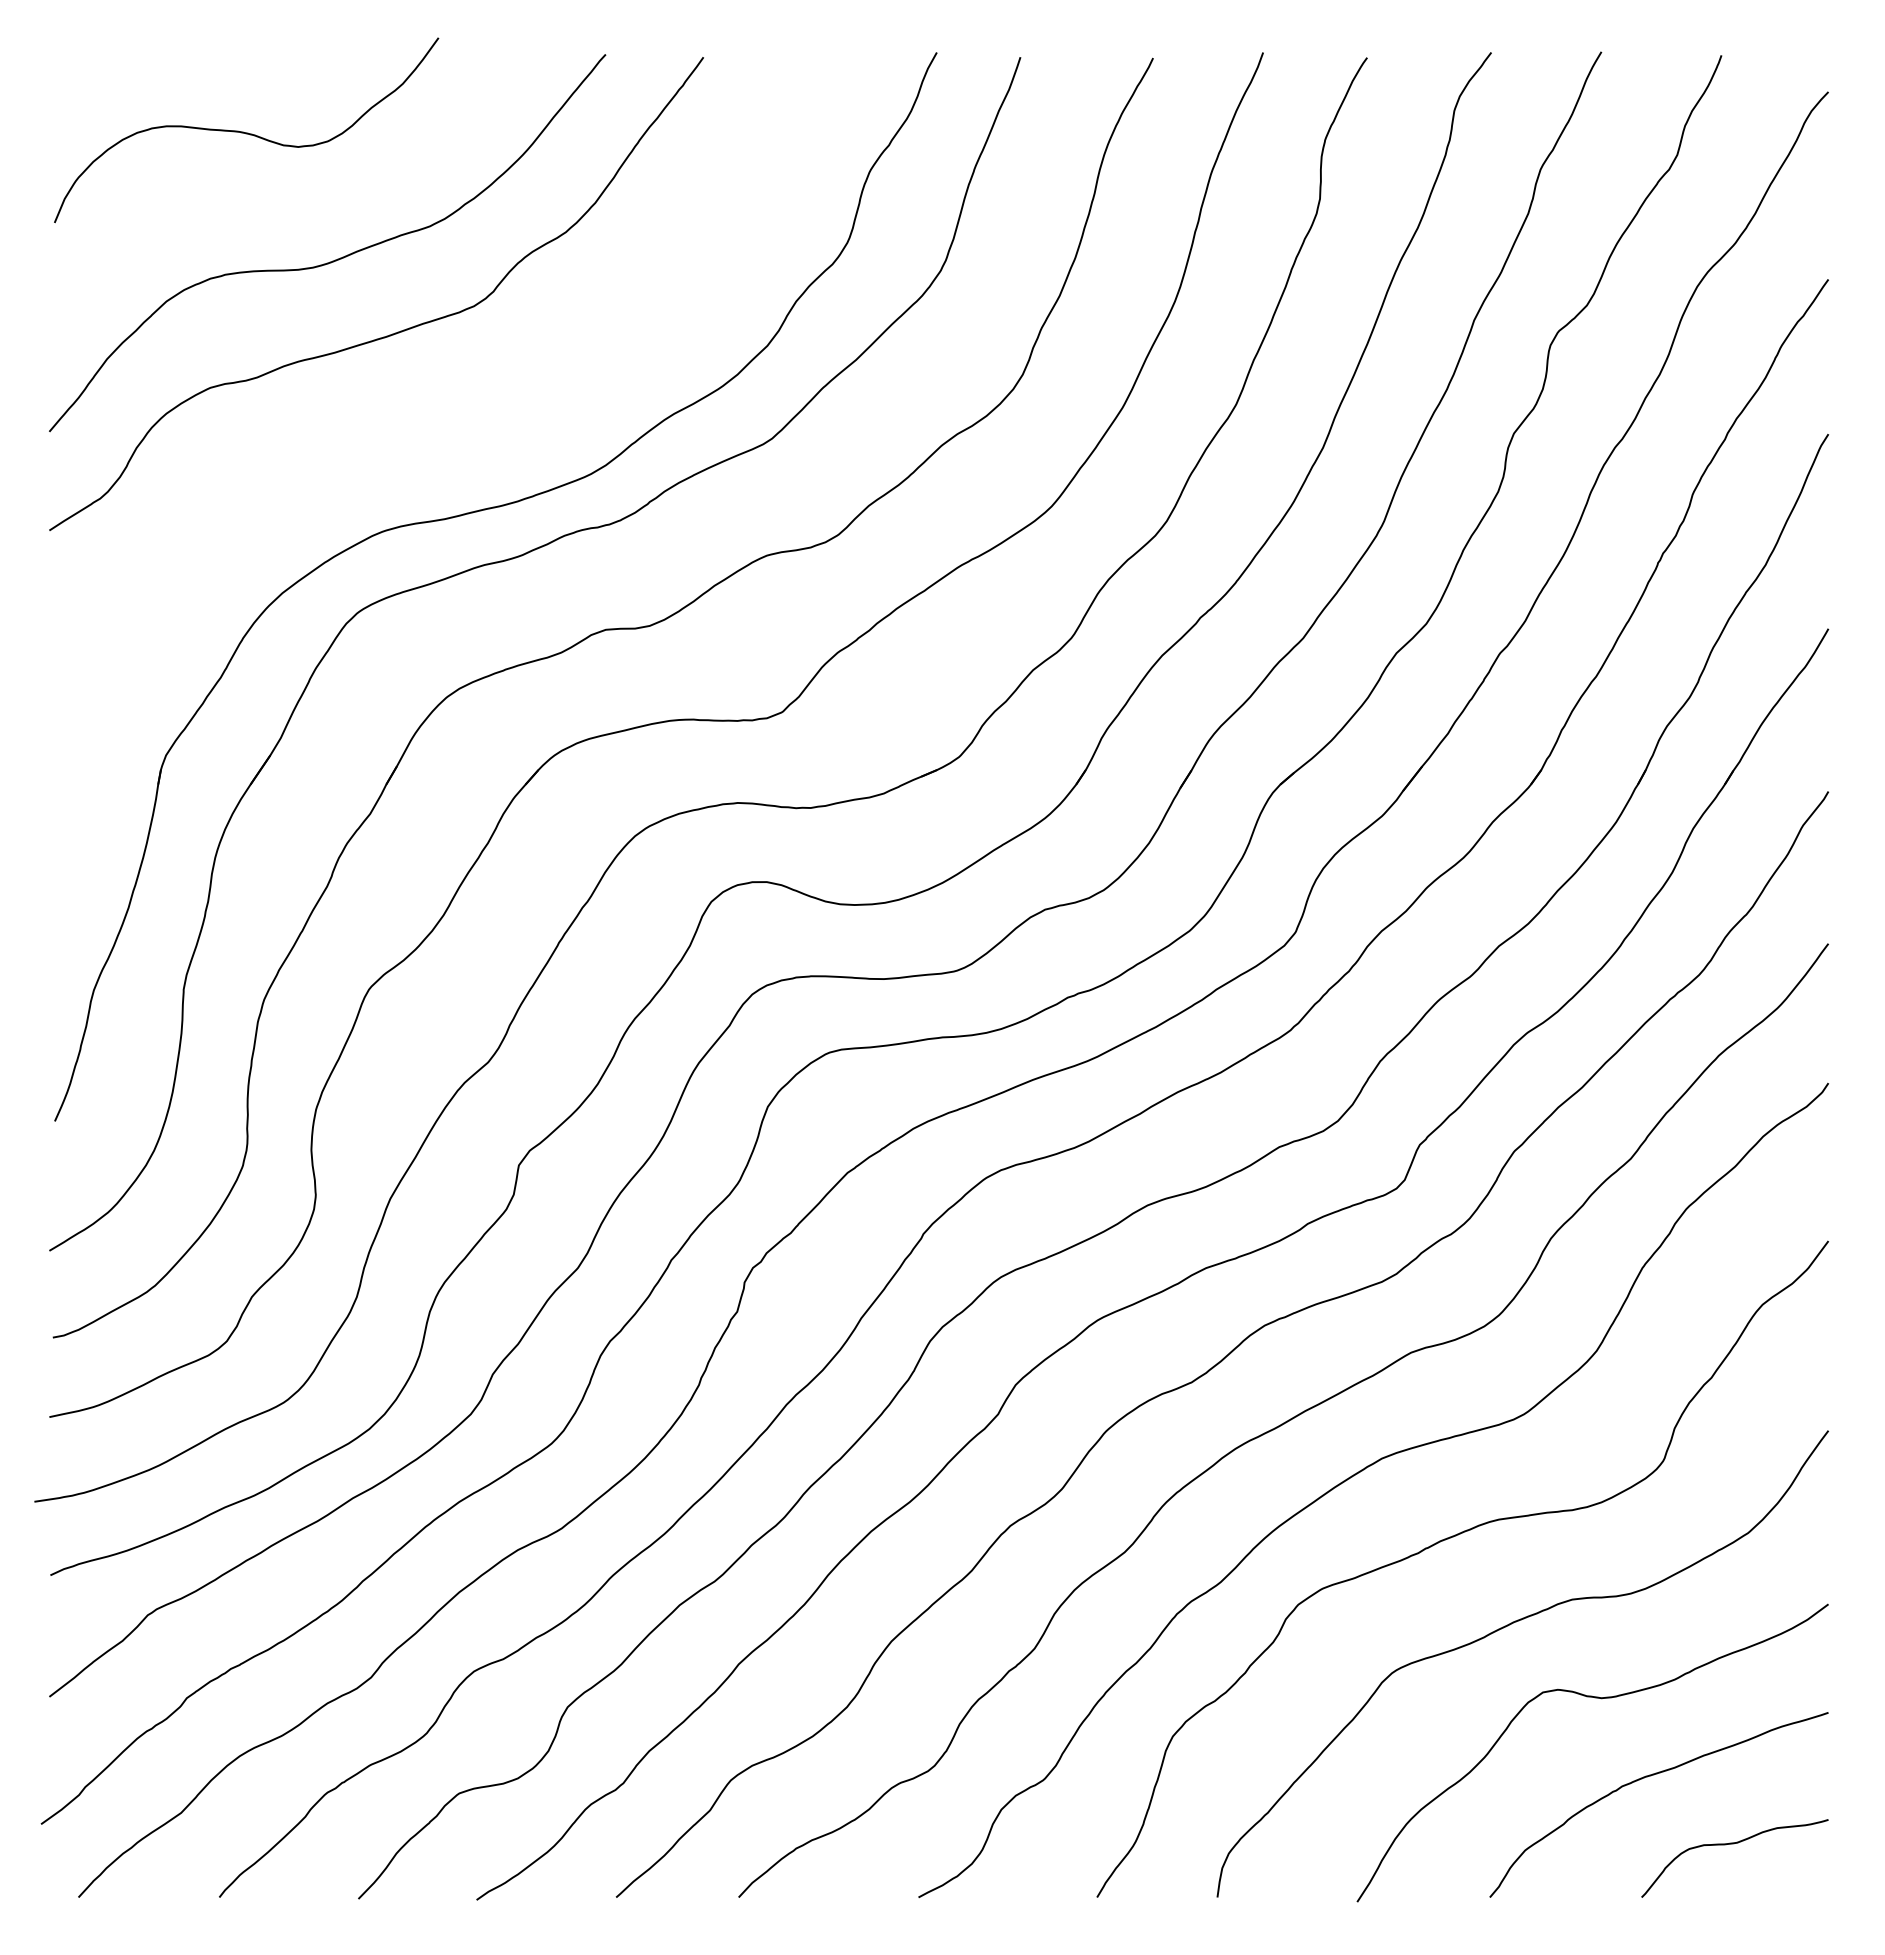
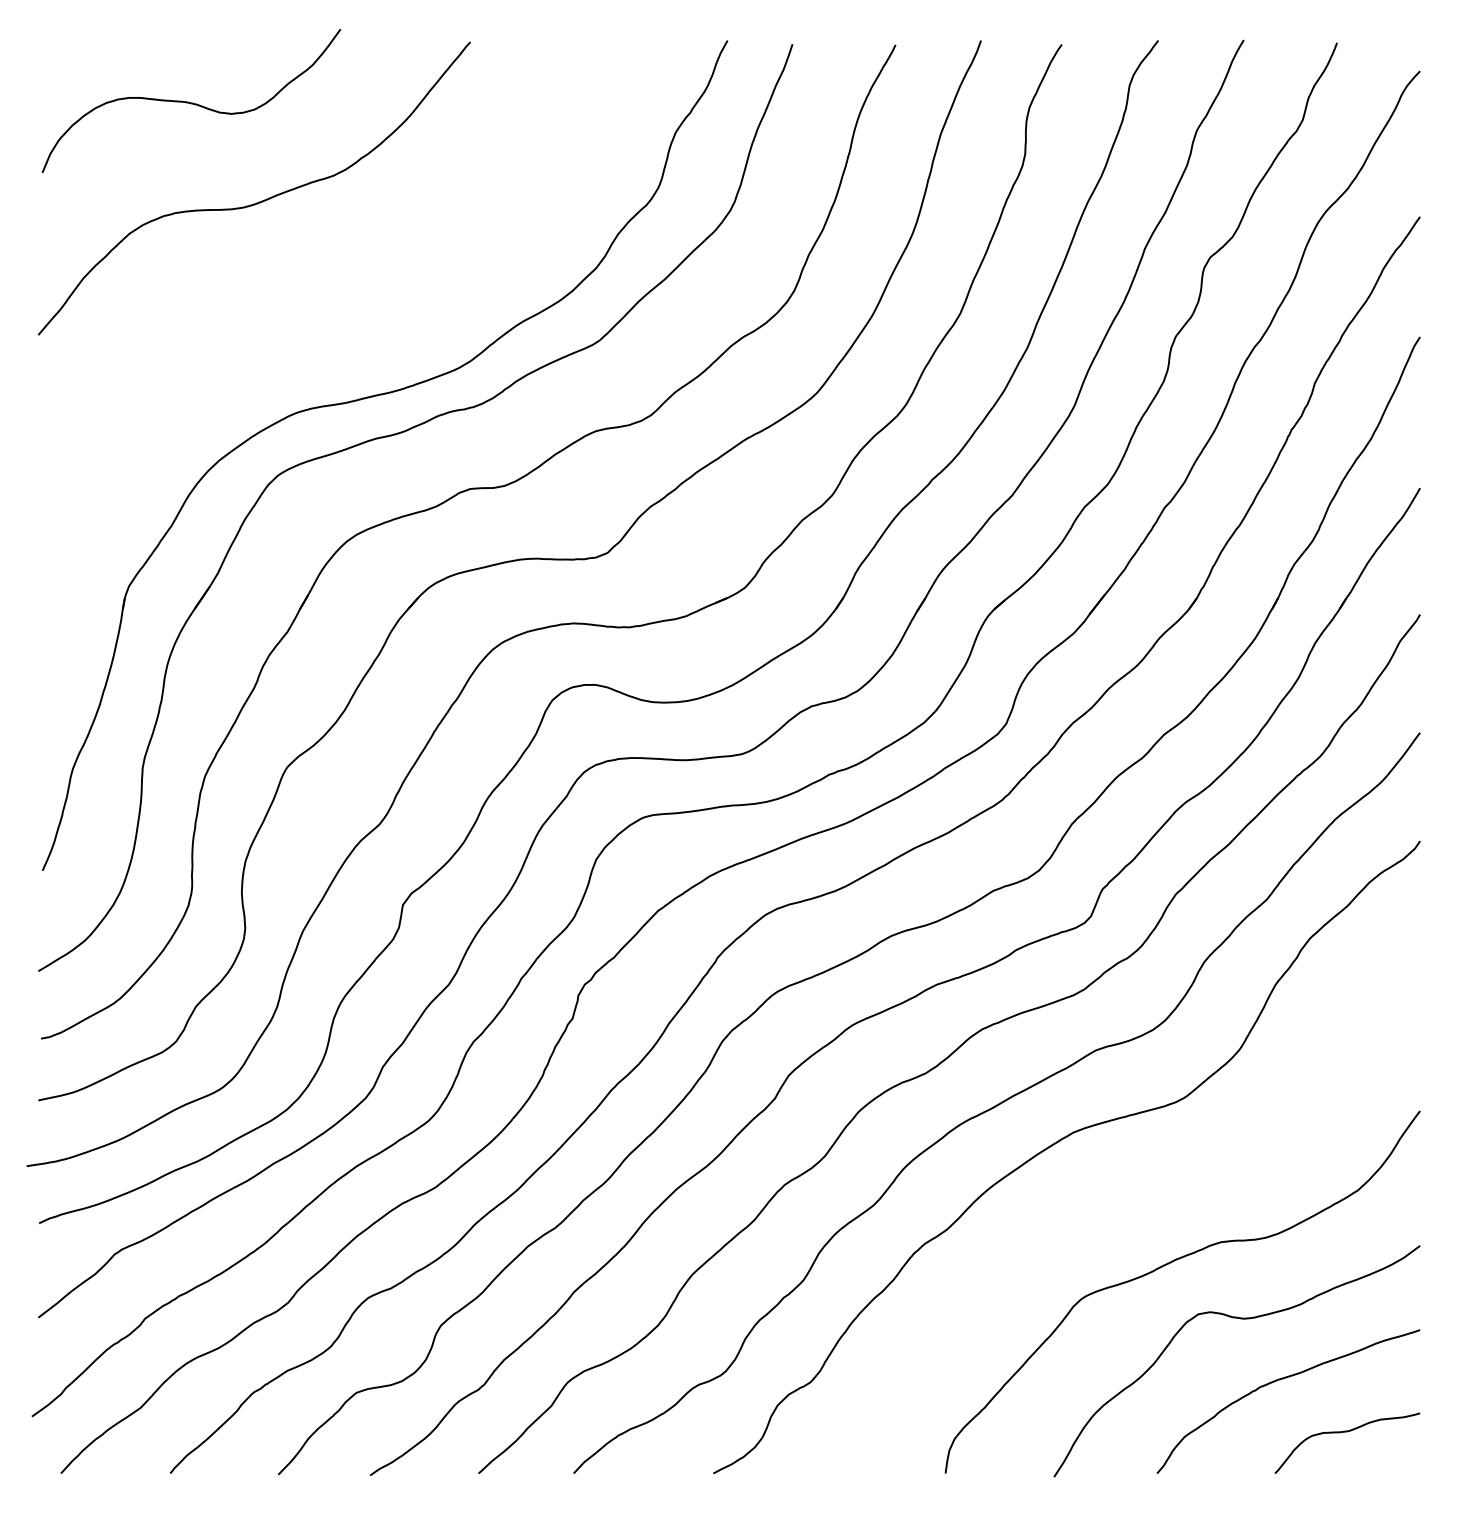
curve: (389, 334) -> (302, 259), removed
curve: (1448, 1539) -> (1125, 1195), removed

